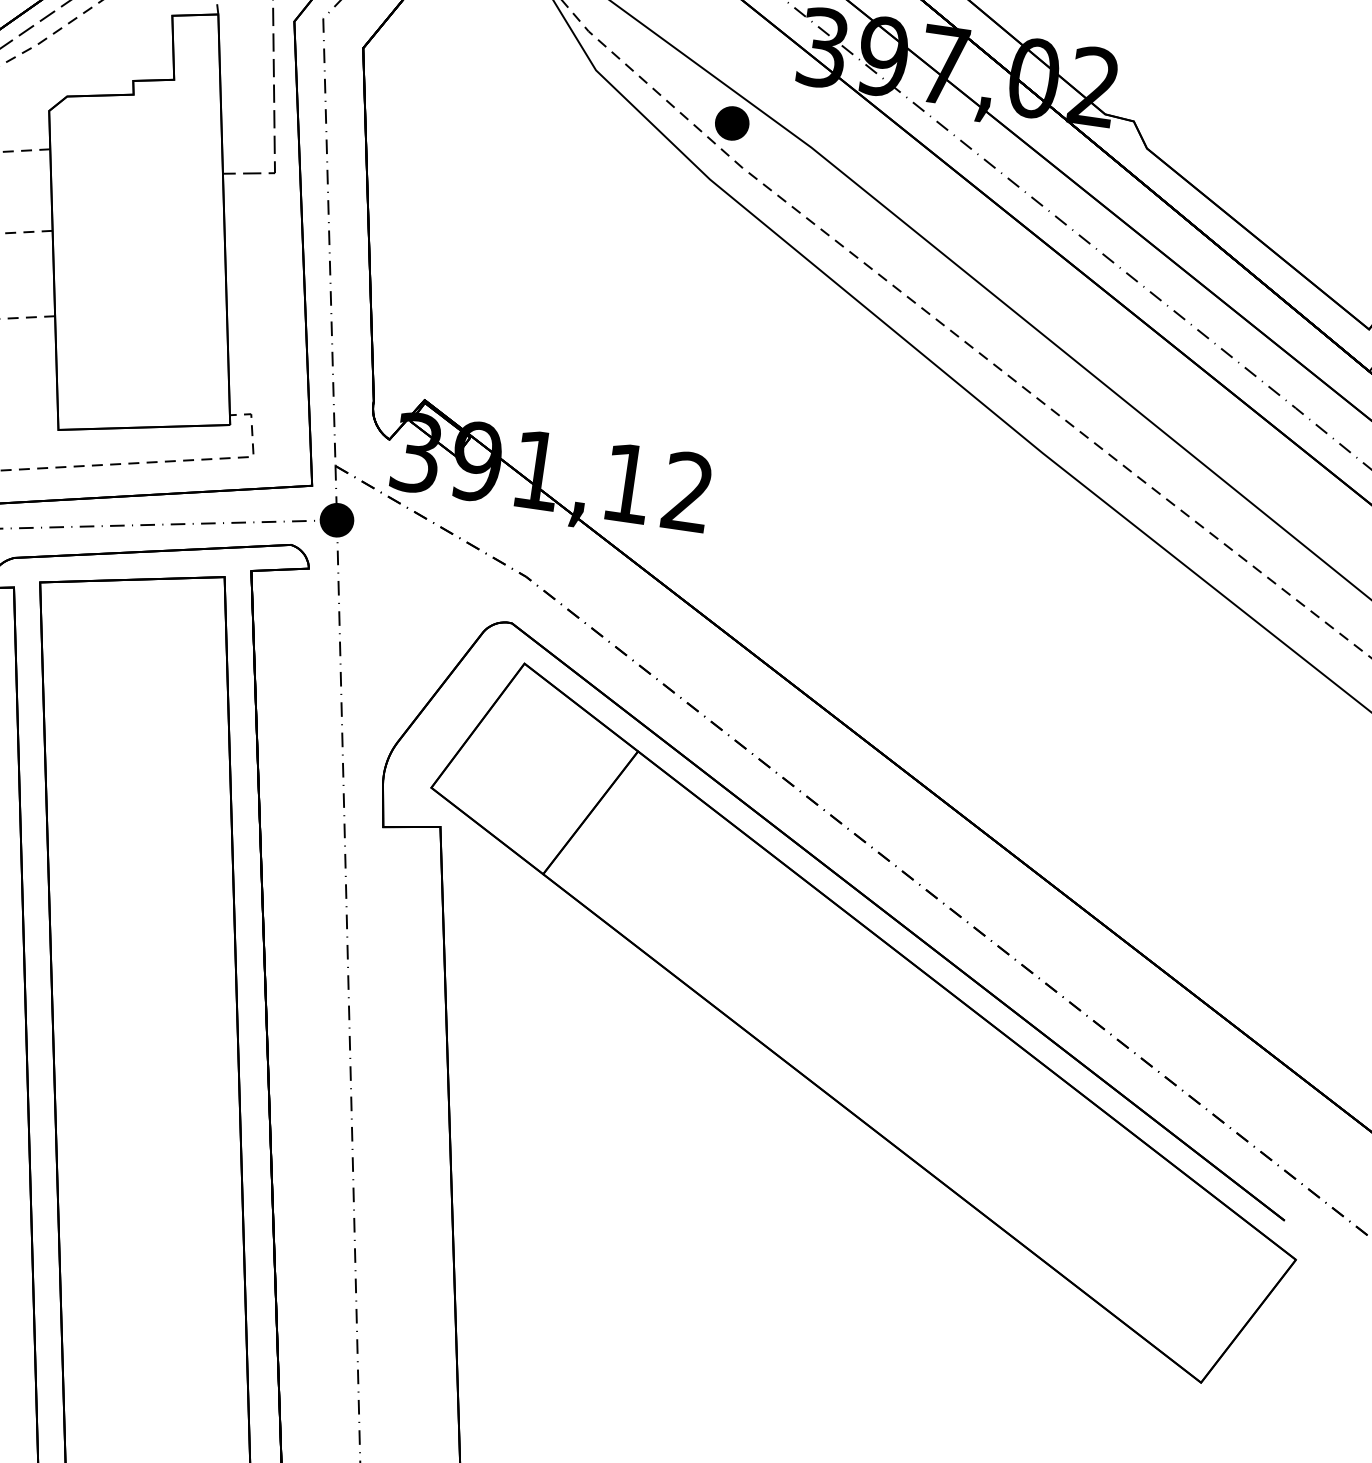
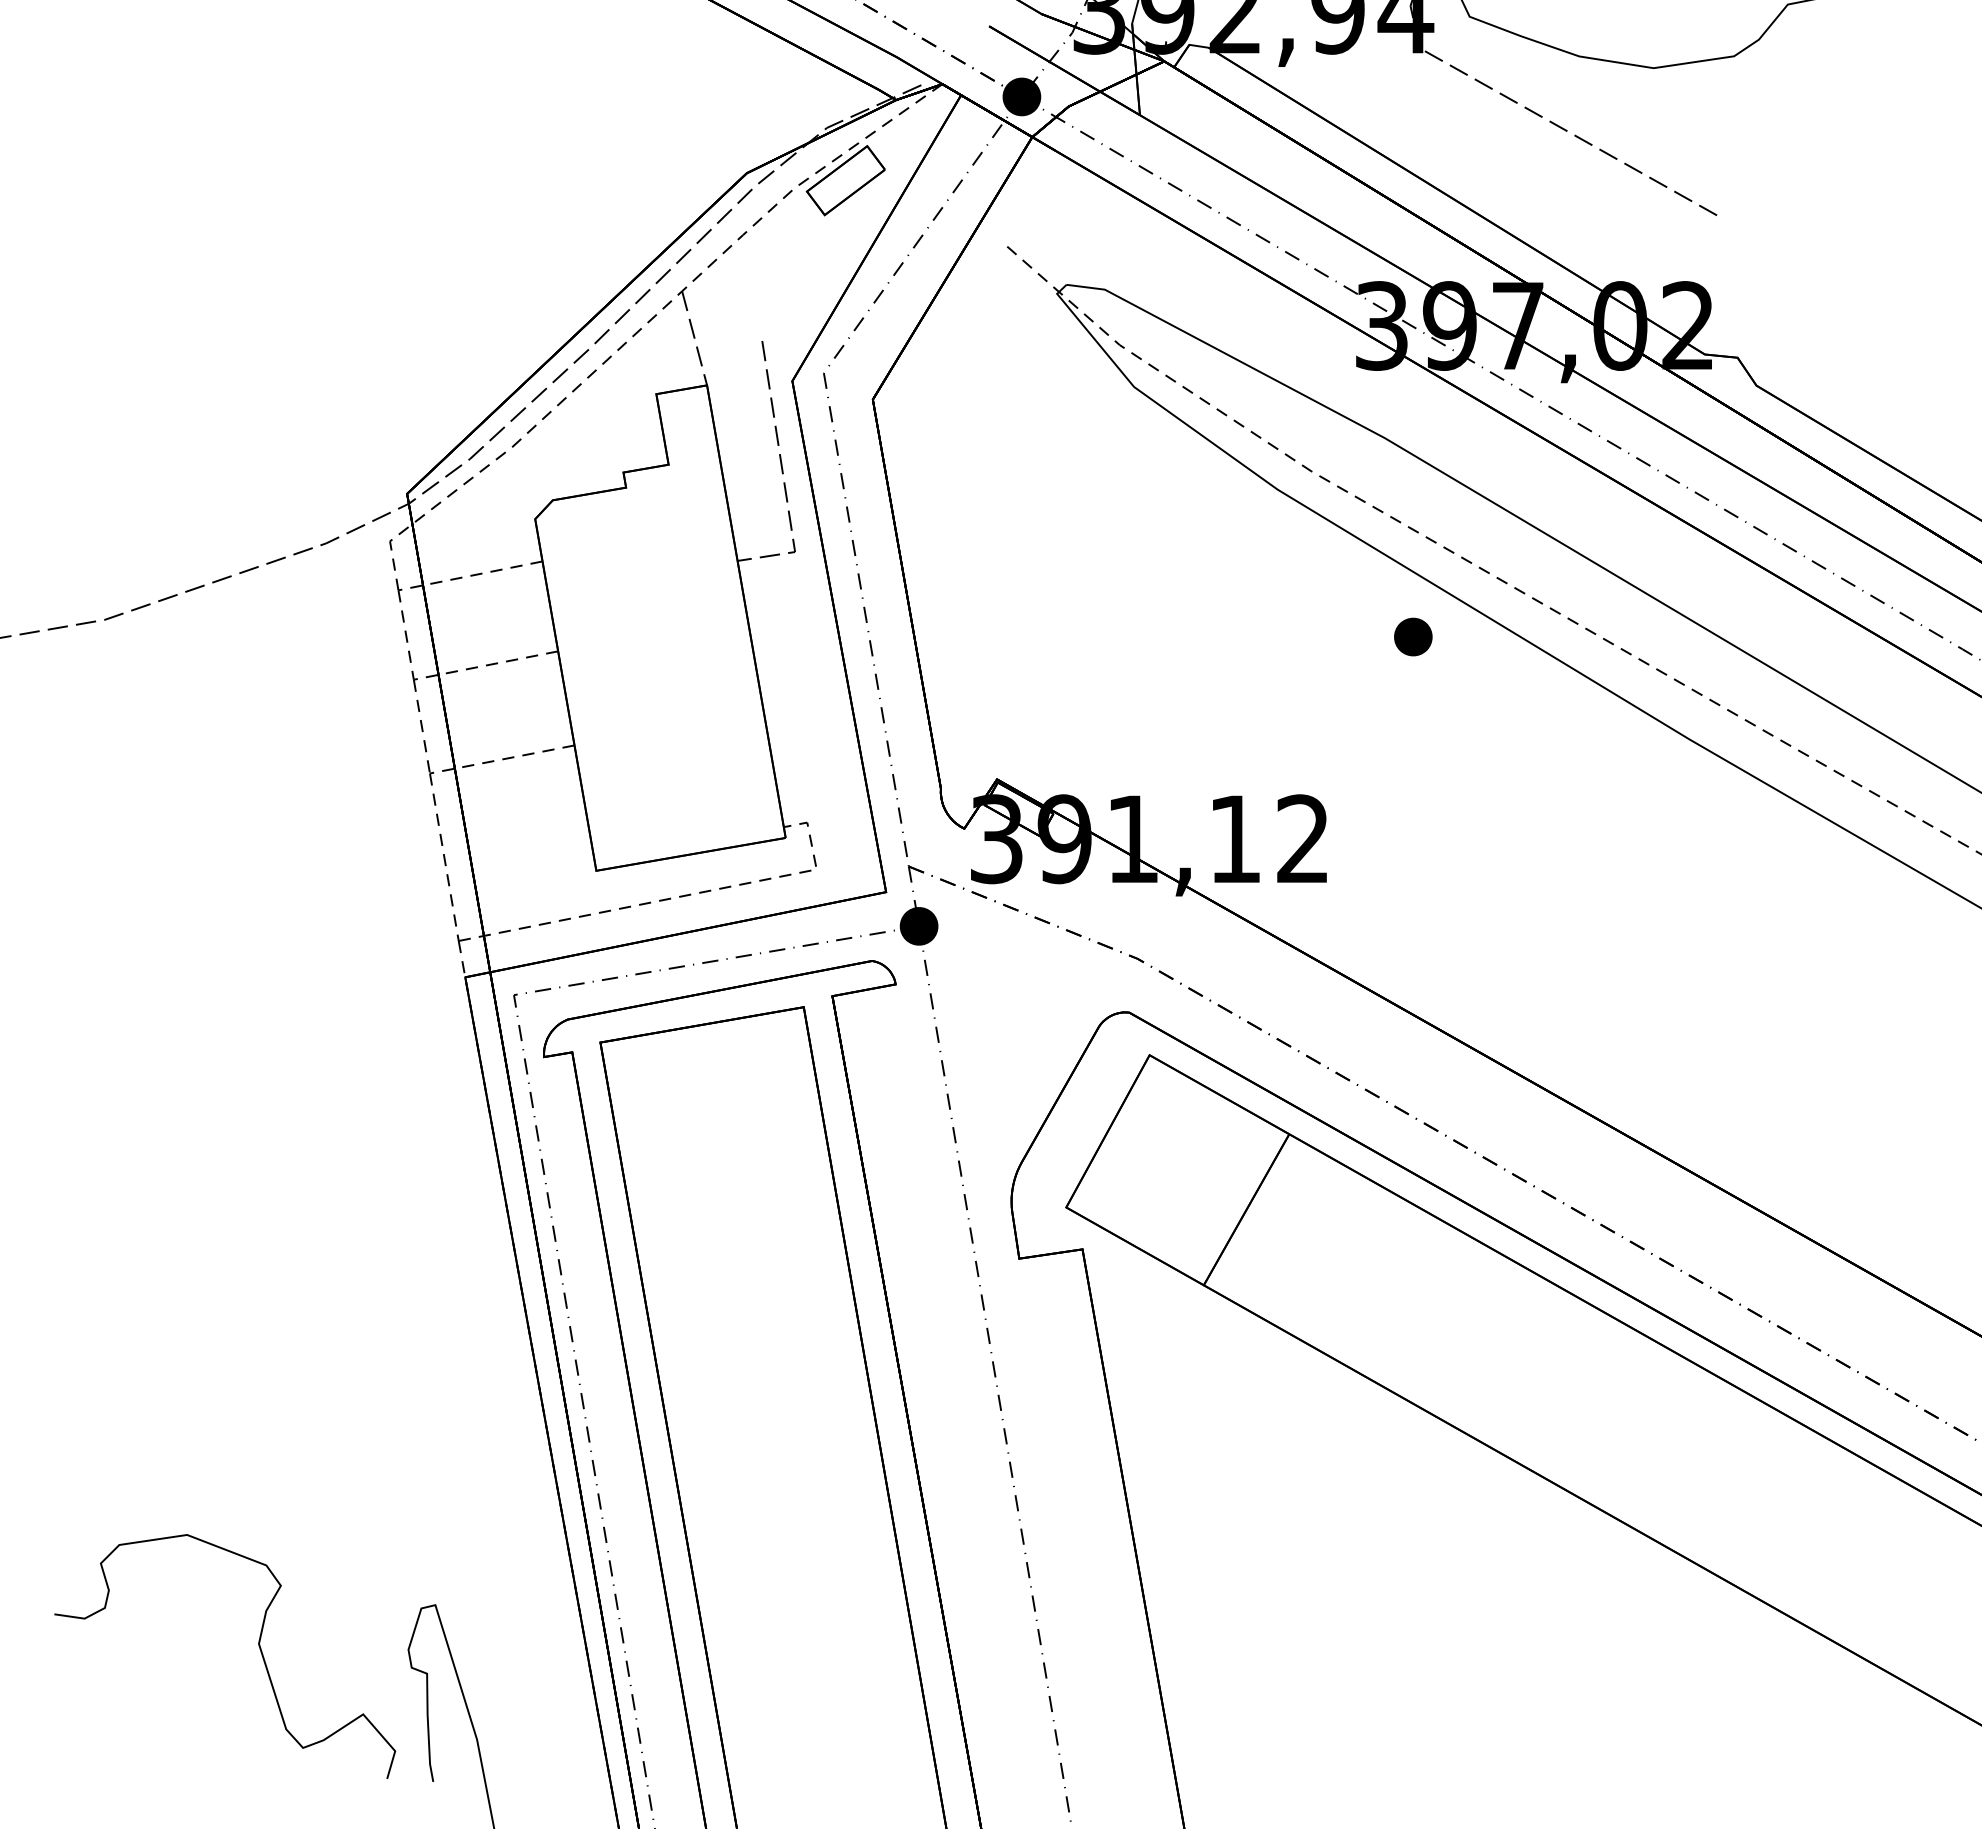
part: (732, 122) -> (1413, 636), moved

